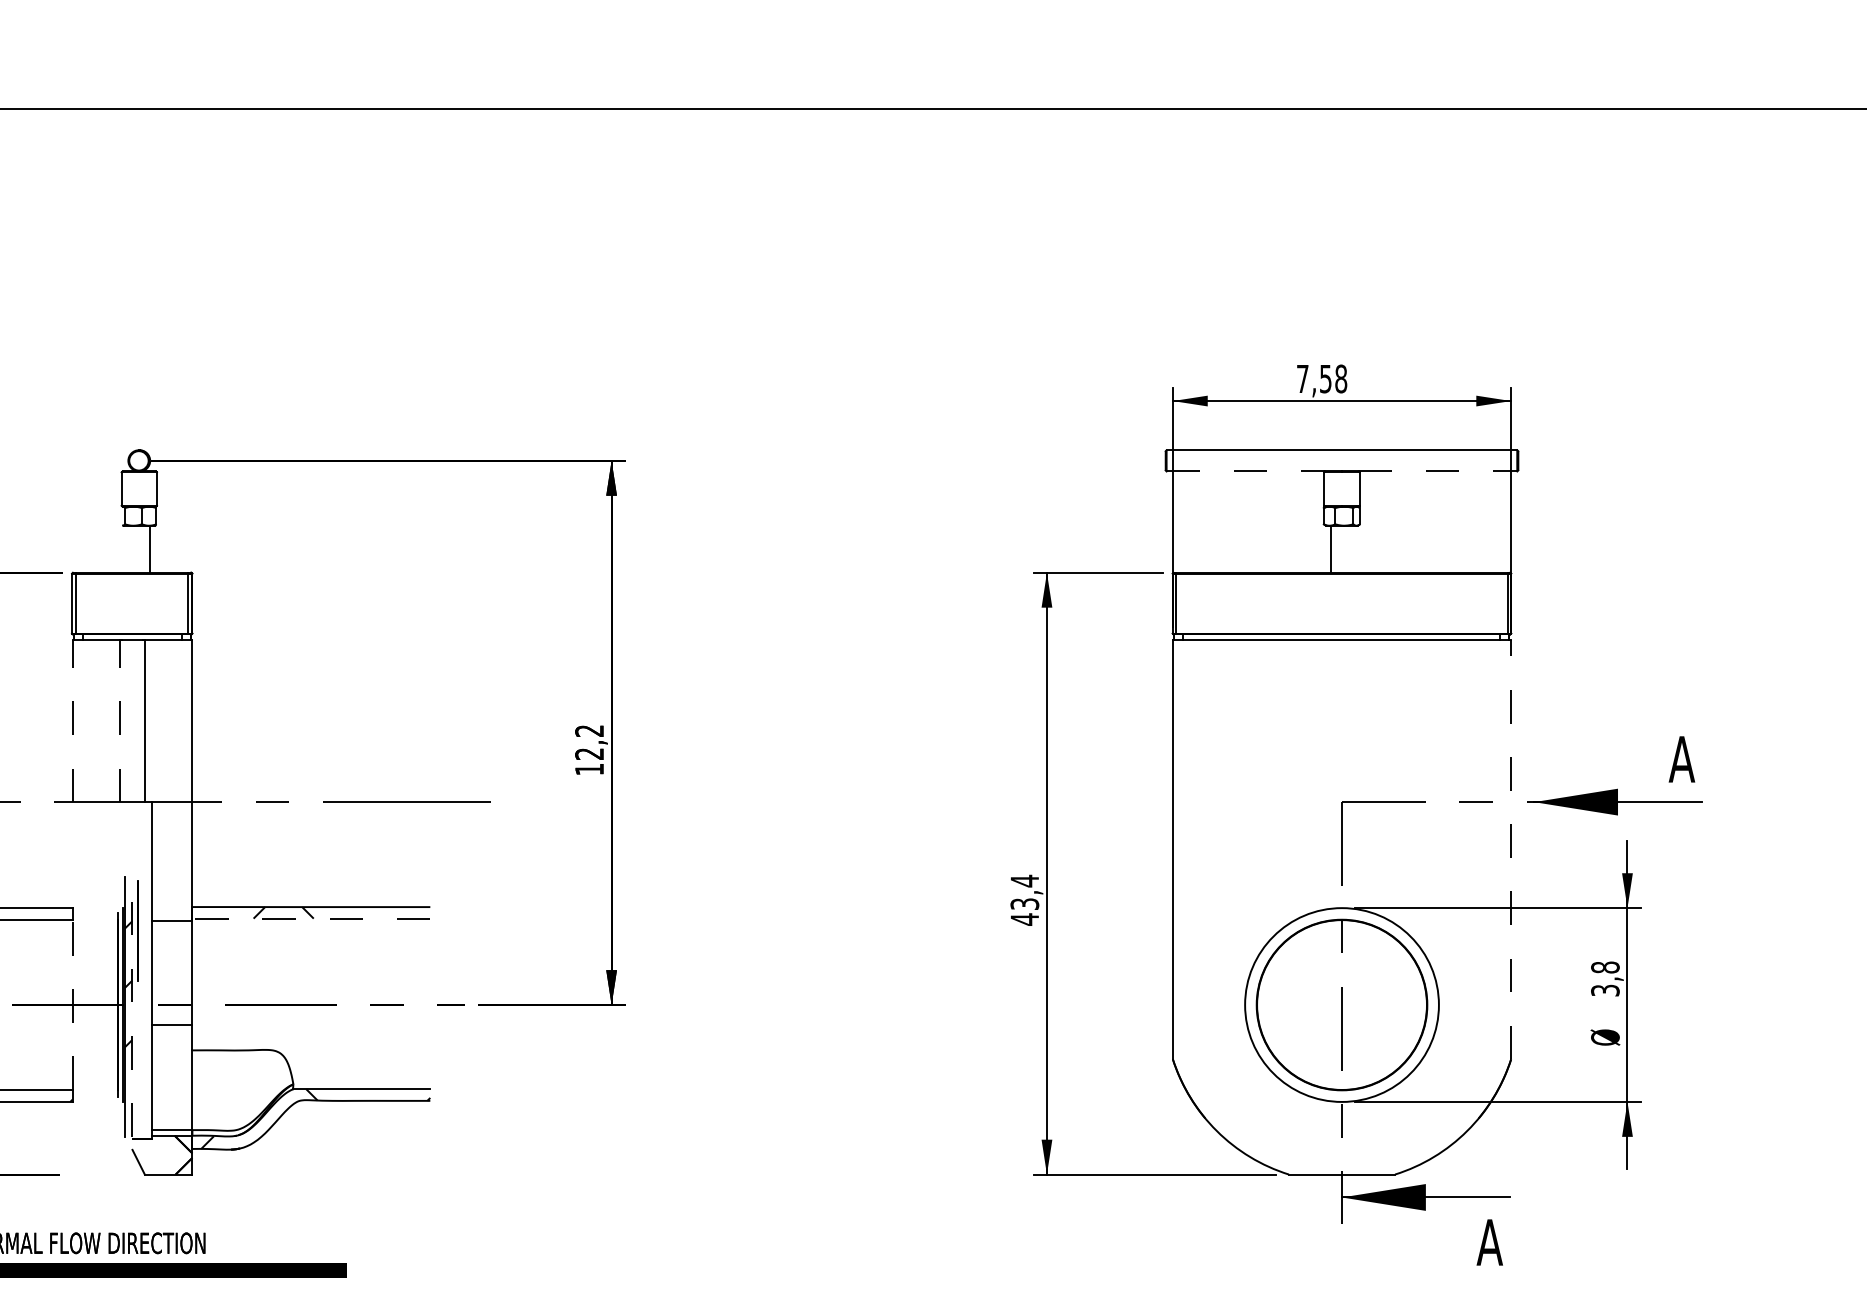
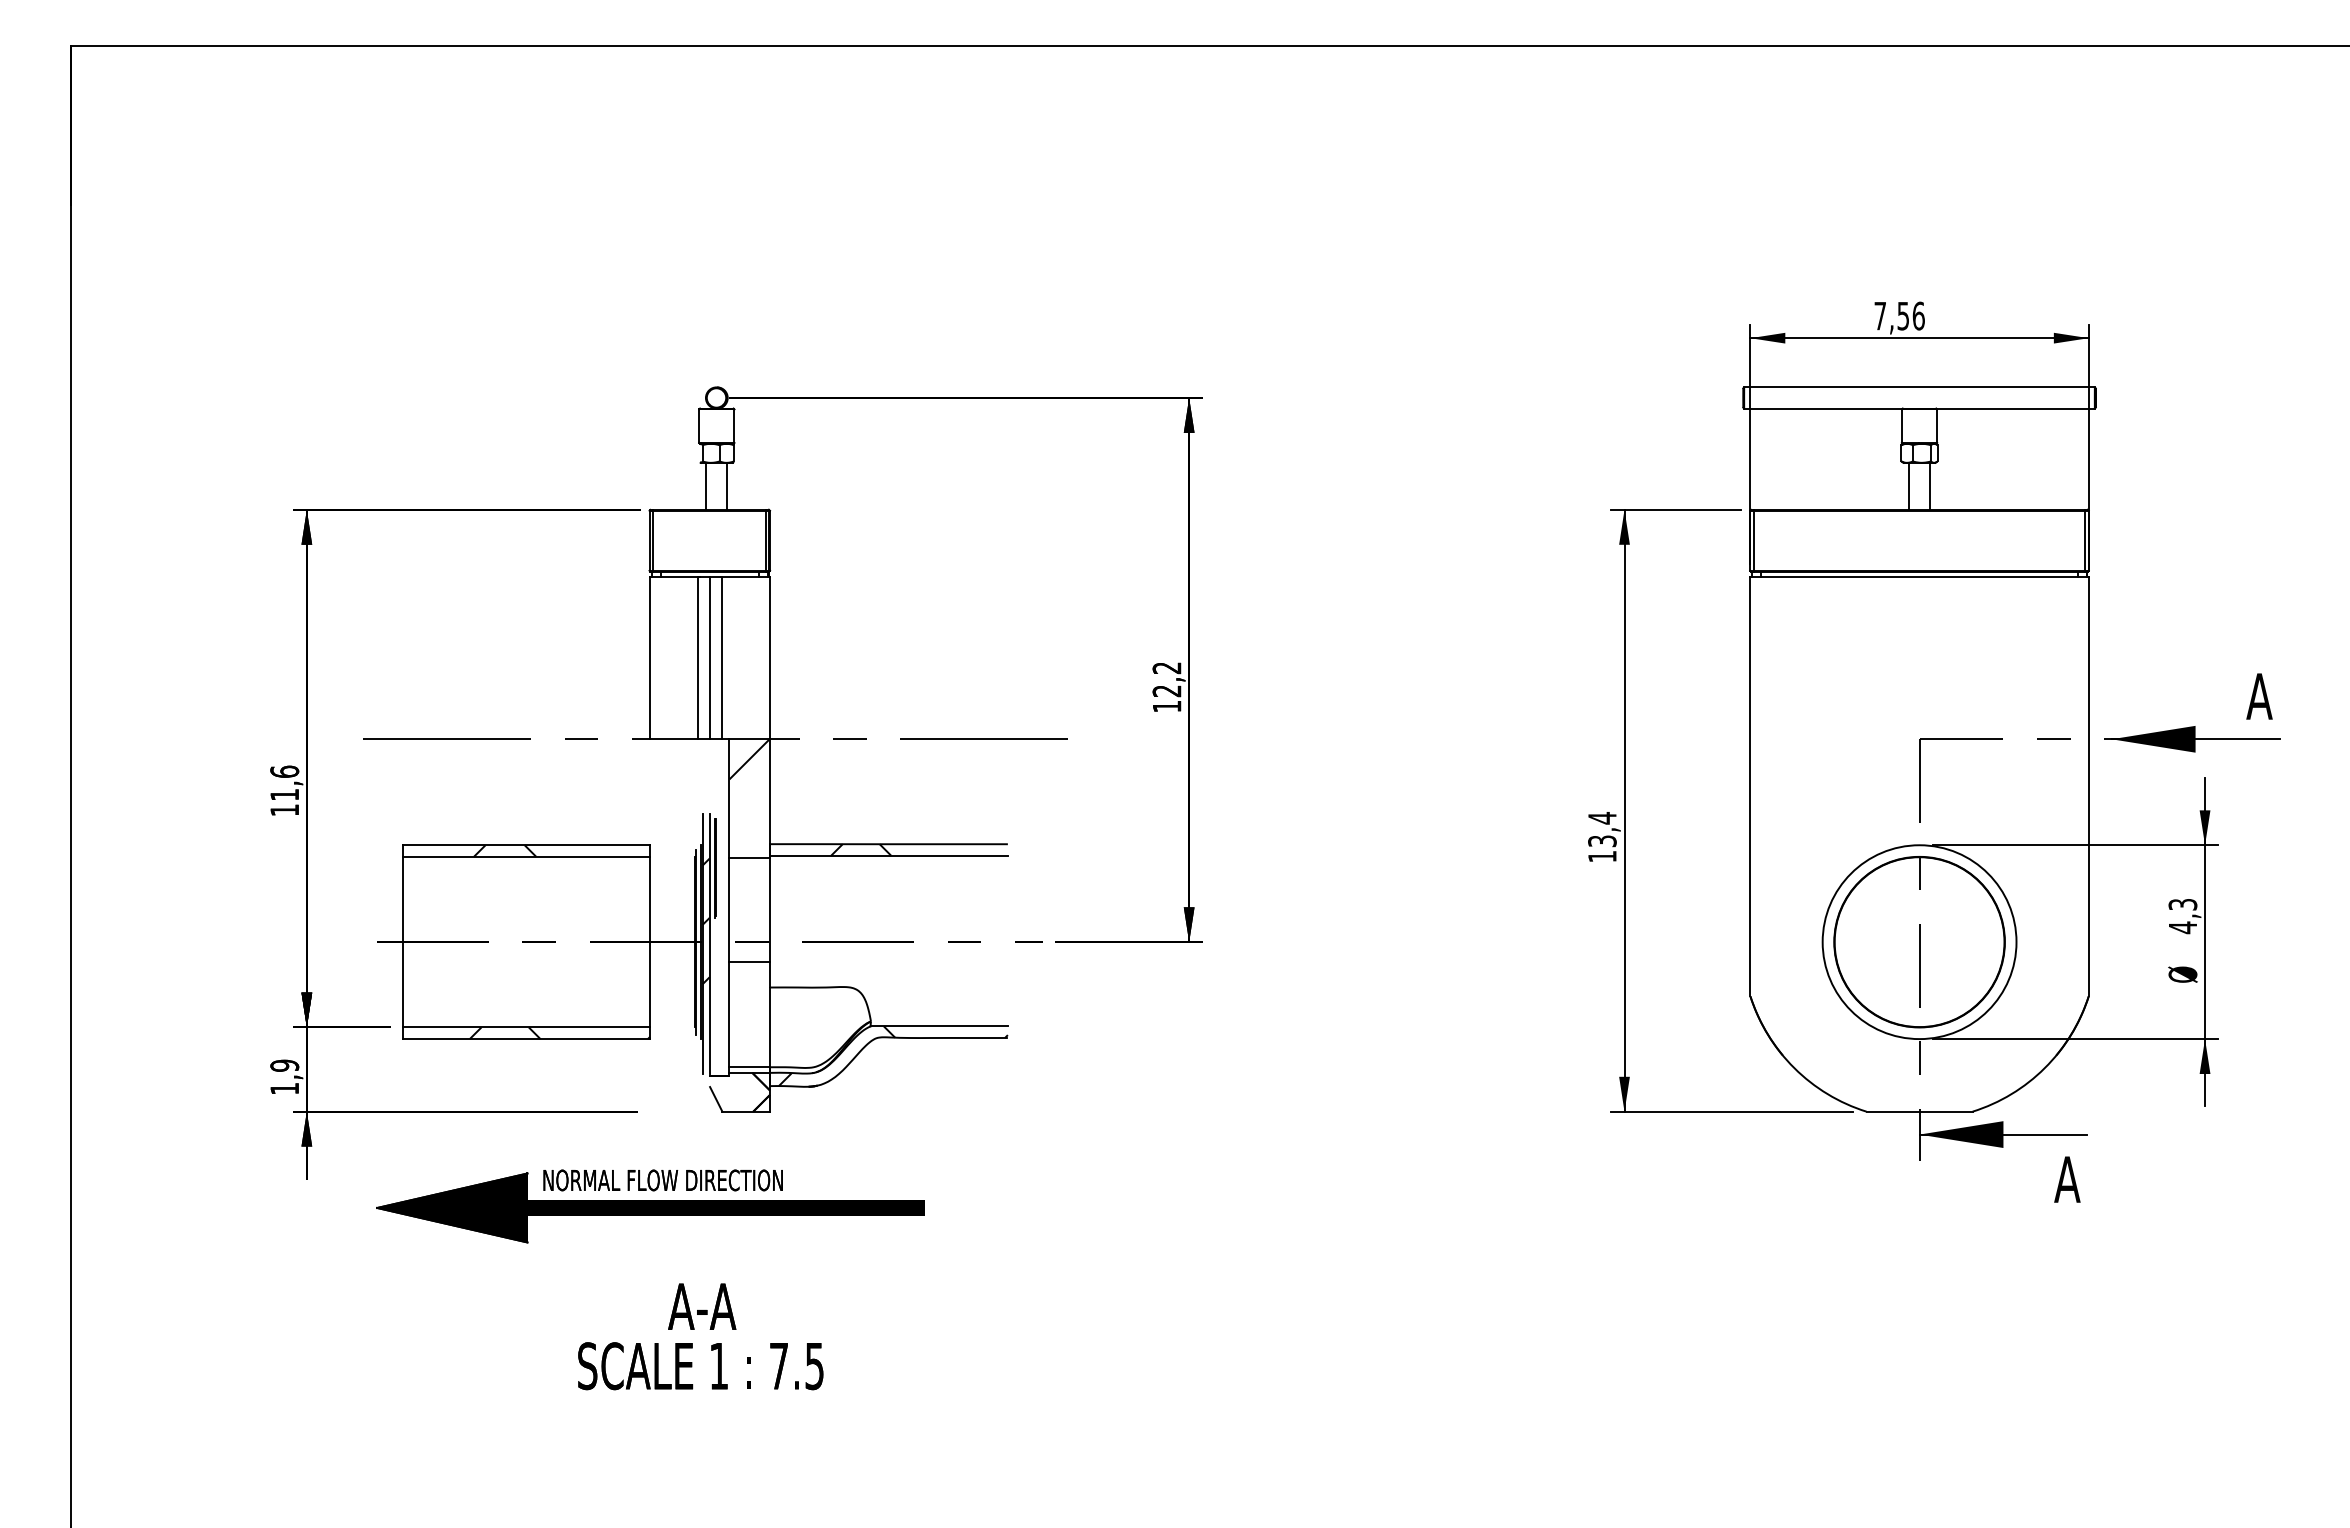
text: (1340, 378) -> (1918, 315), 7,58 -> 7,56
line: (1245, 471) -> (1823, 408), dashed -> solid
line: (1438, 471) -> (2016, 408), dashed -> solid
line: (128, 548) -> (706, 485), added
line: (1352, 548) -> (1930, 485), added
line: (72, 720) -> (650, 657), dashed -> solid
line: (119, 720) -> (697, 657), dashed -> solid
line: (132, 720) -> (710, 657), added
hatch: (171, 822) -> (749, 759), added
line: (1510, 849) -> (2088, 786), dashed -> solid
line: (310, 918) -> (888, 855), dashed -> solid
text: (1024, 919) -> (1602, 856), 43,4 -> 13,4
text: (1604, 979) -> (2182, 916), 3,8 -> 4,3
line: (72, 1005) -> (650, 942), dashed -> solid
line: (131, 1006) -> (709, 943), dashed -> solid

